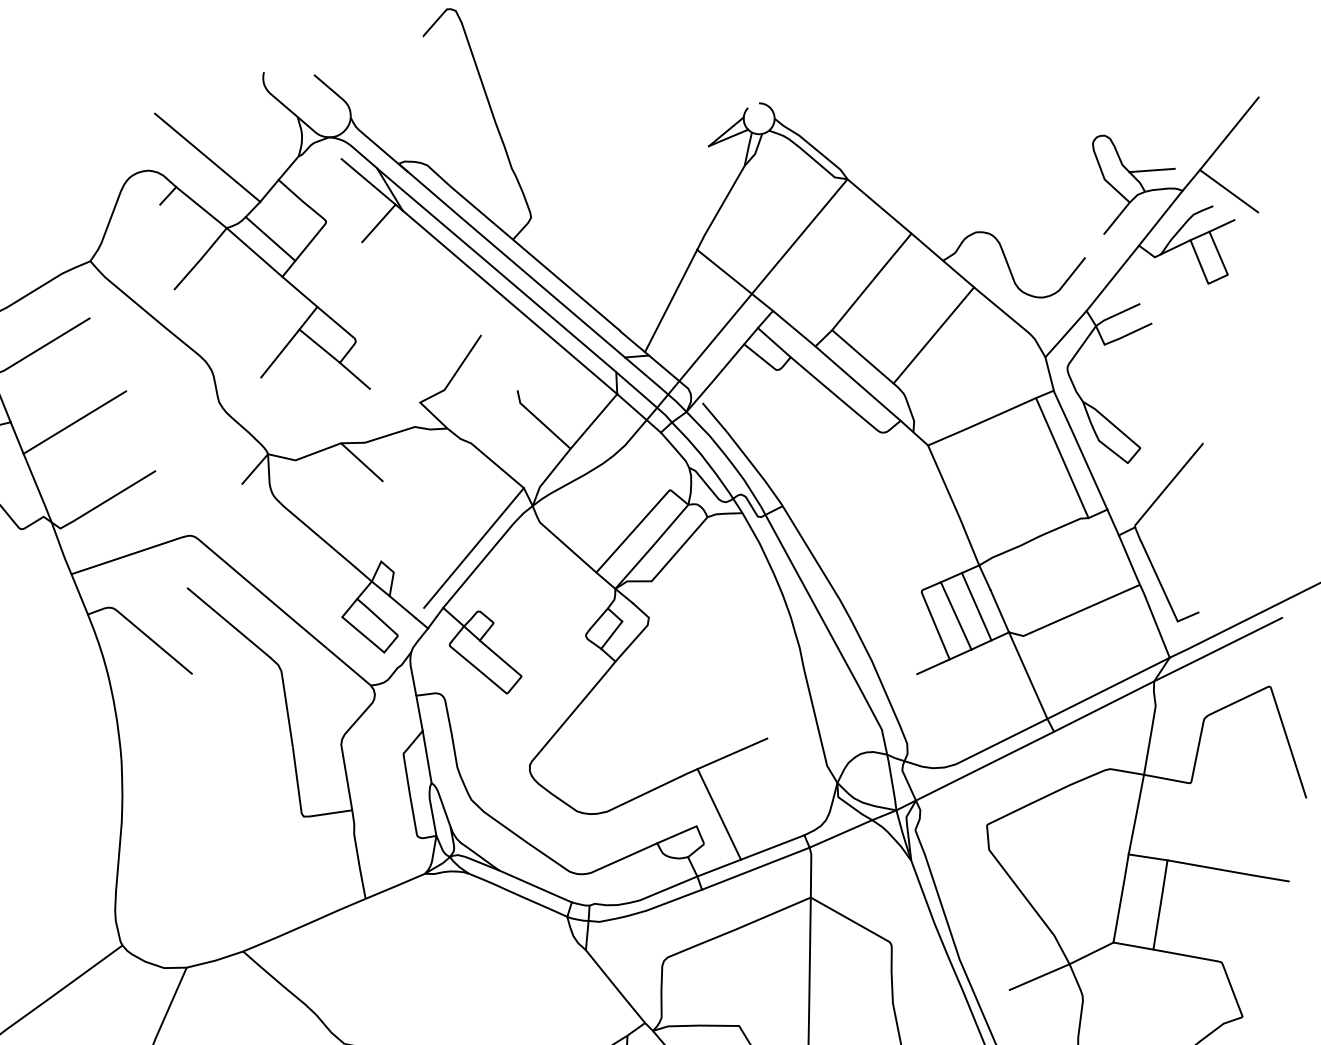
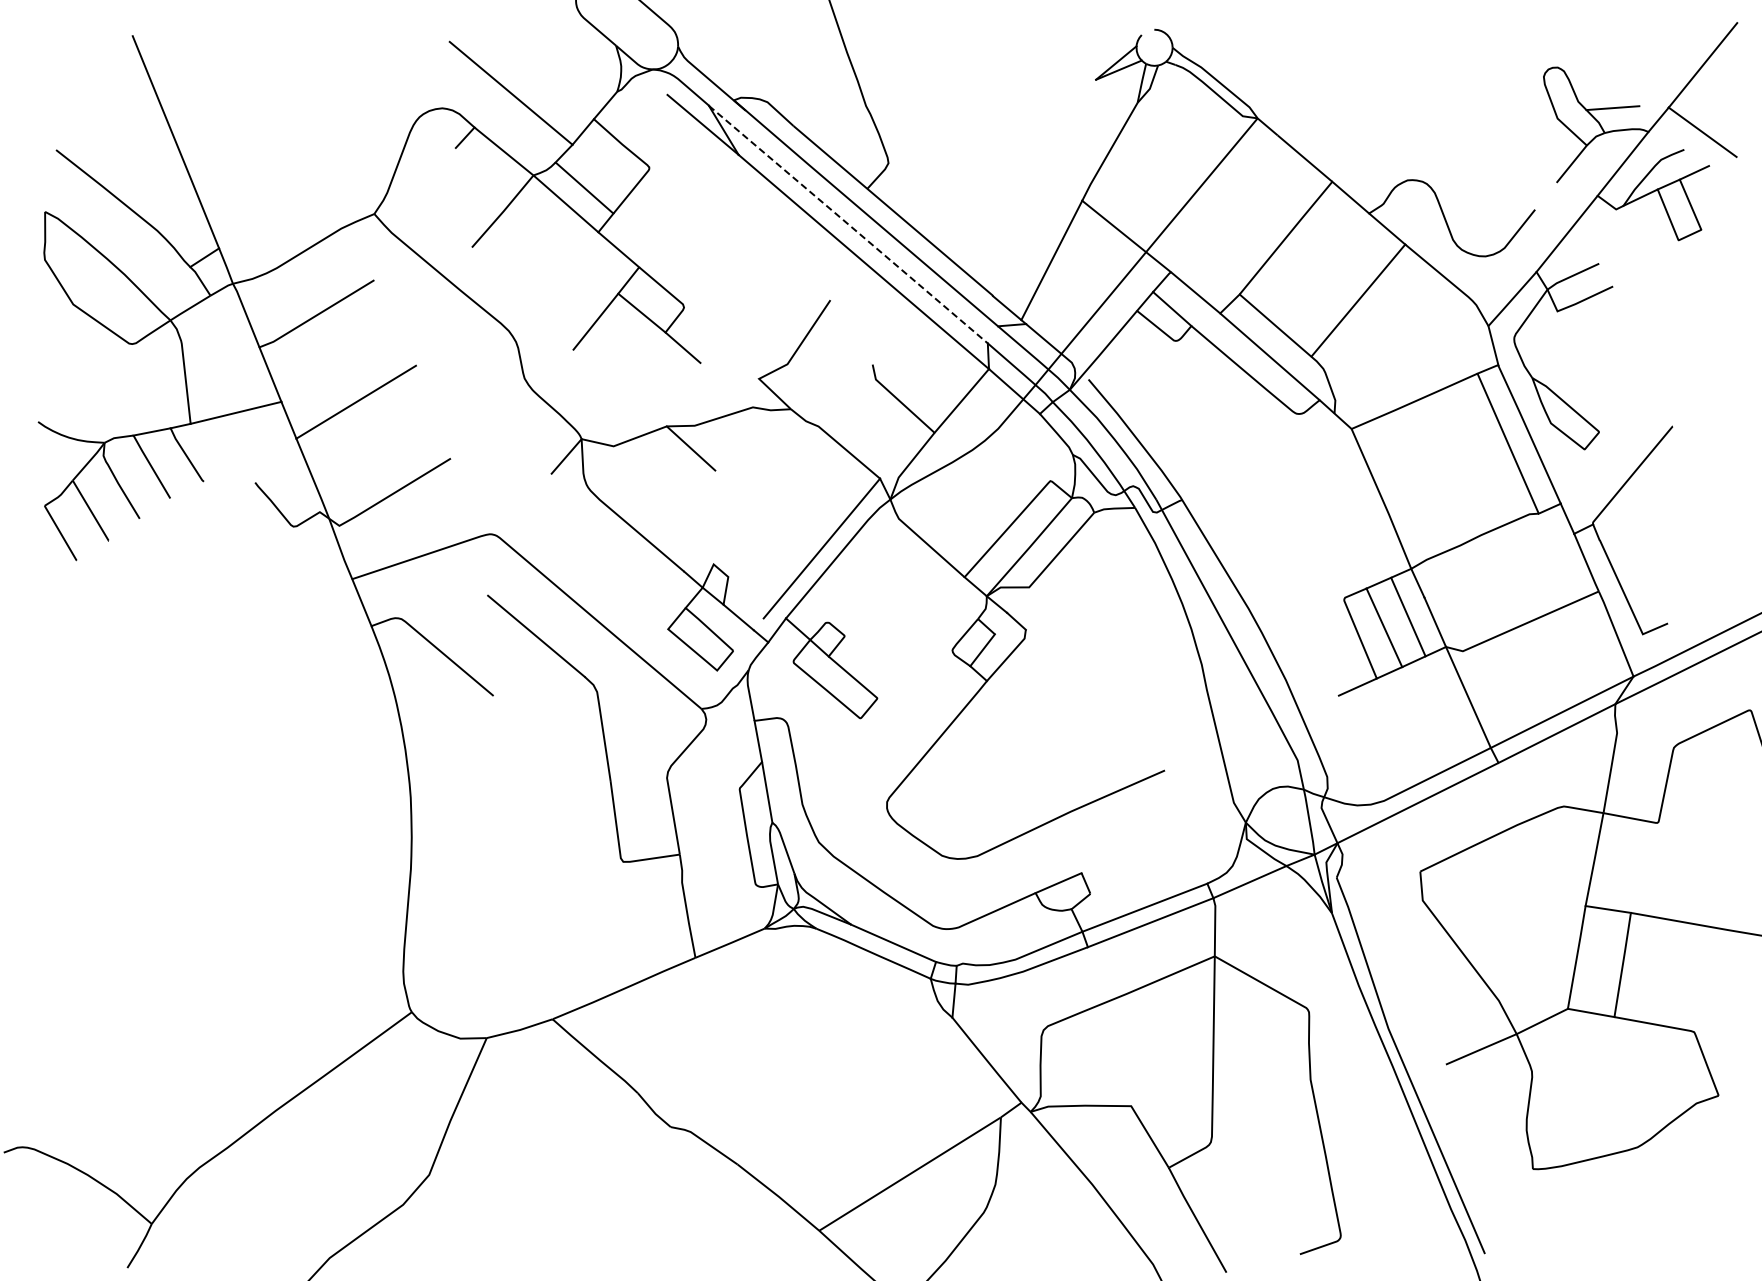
line: (378, 223) -> (710, 169), removed
line: (496, 270) -> (848, 224), solid -> dashed
line: (718, 814) -> (1107, 859), removed

